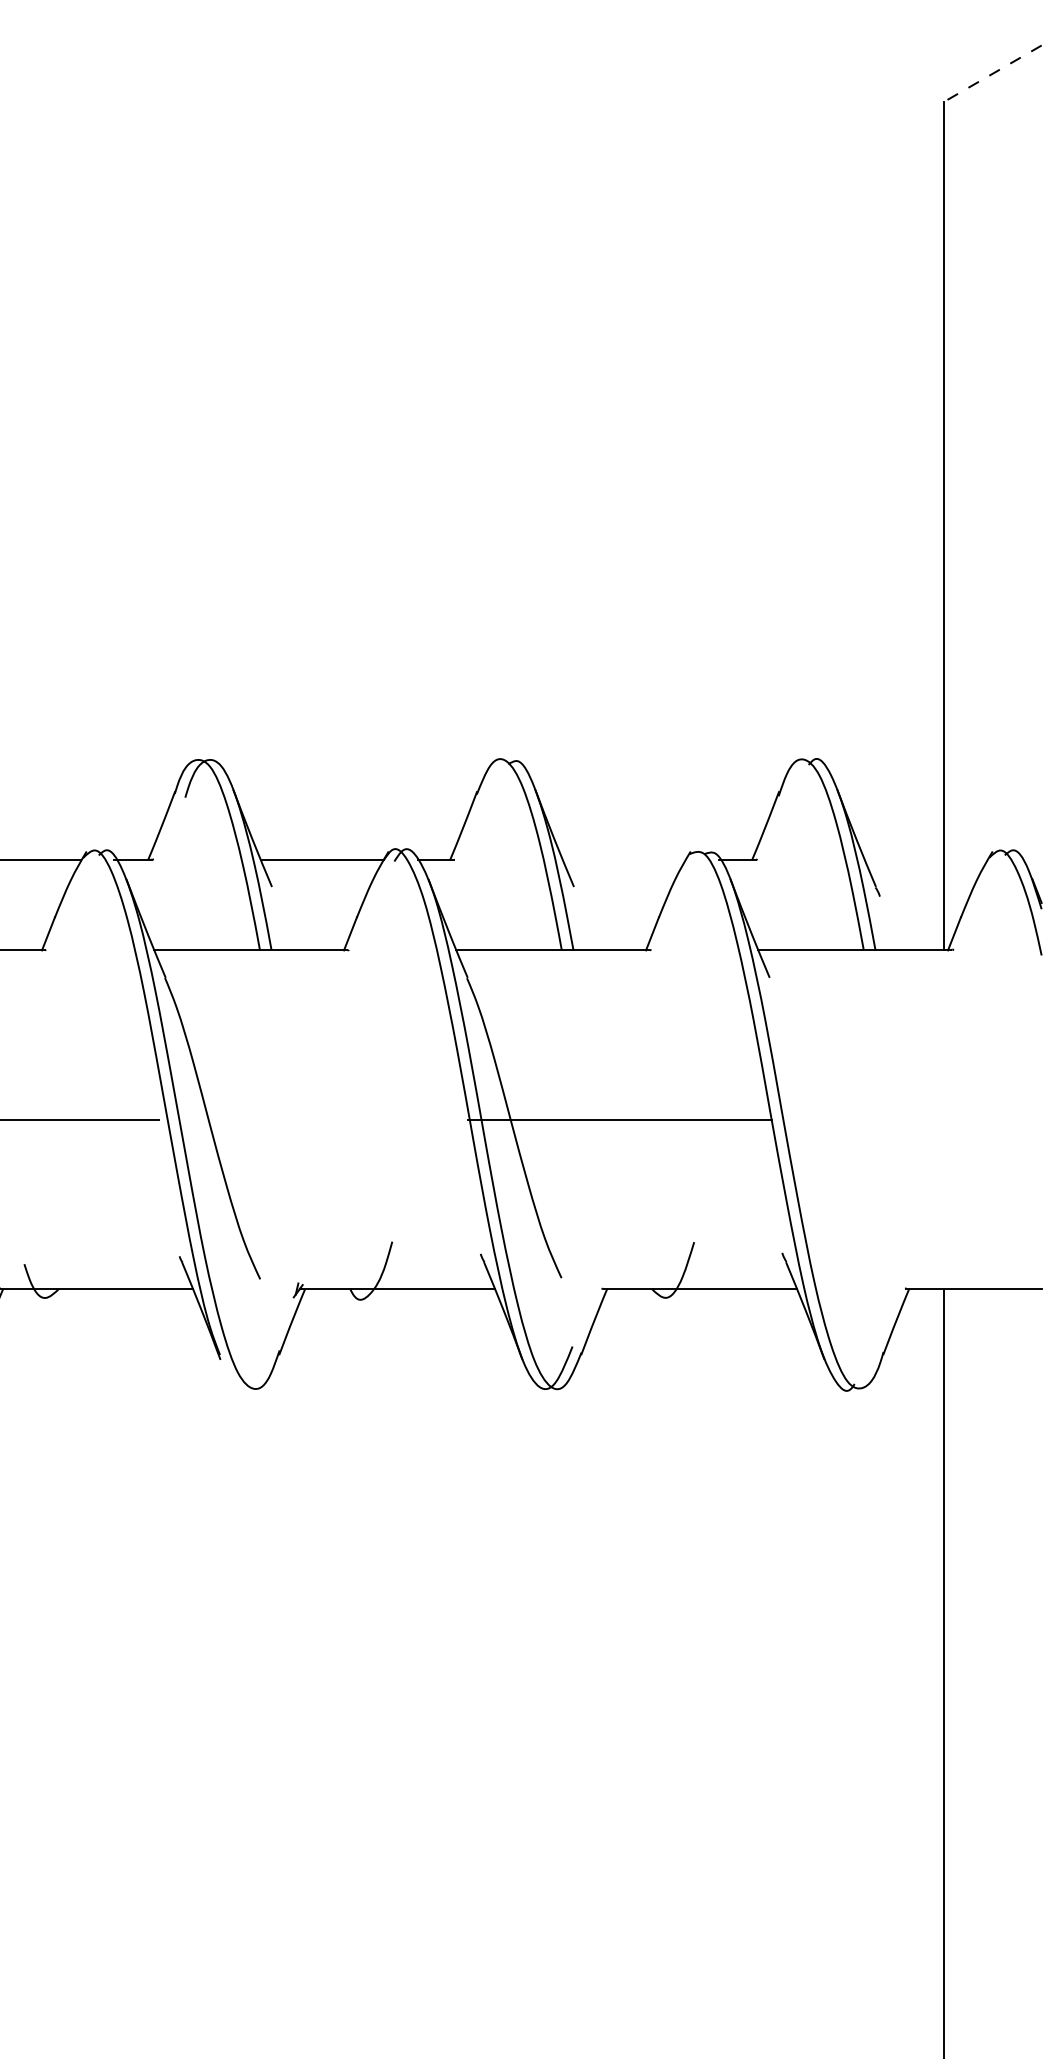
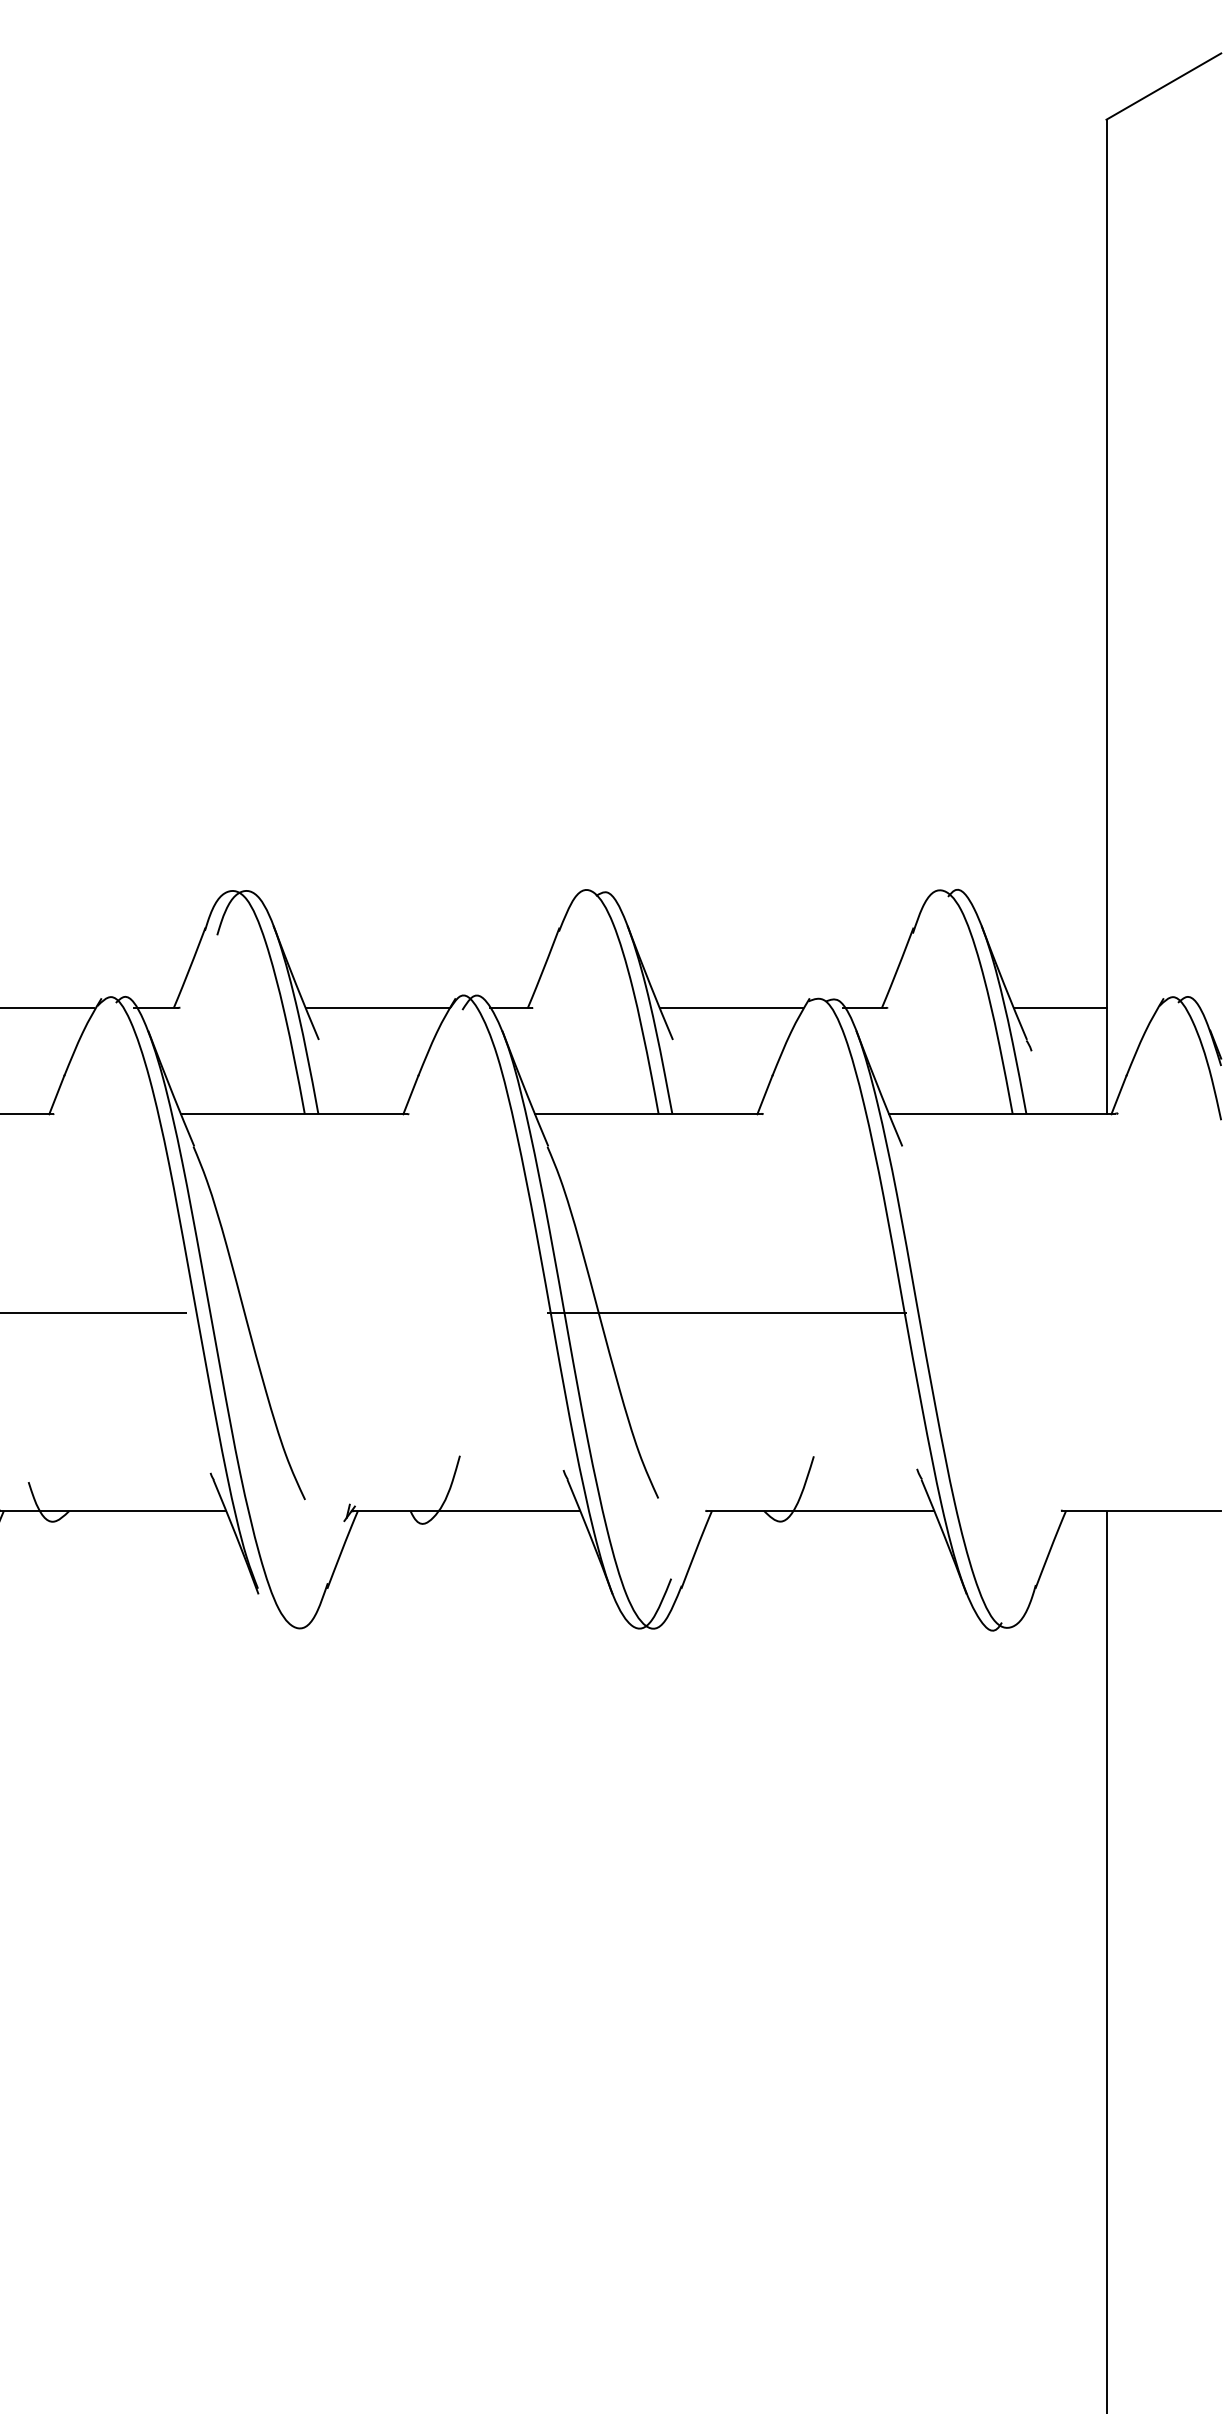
line: (992, 73) -> (1163, 86), dashed -> solid
line: (623, 860) -> (731, 1008), added
line: (904, 860) -> (1060, 1008), added

